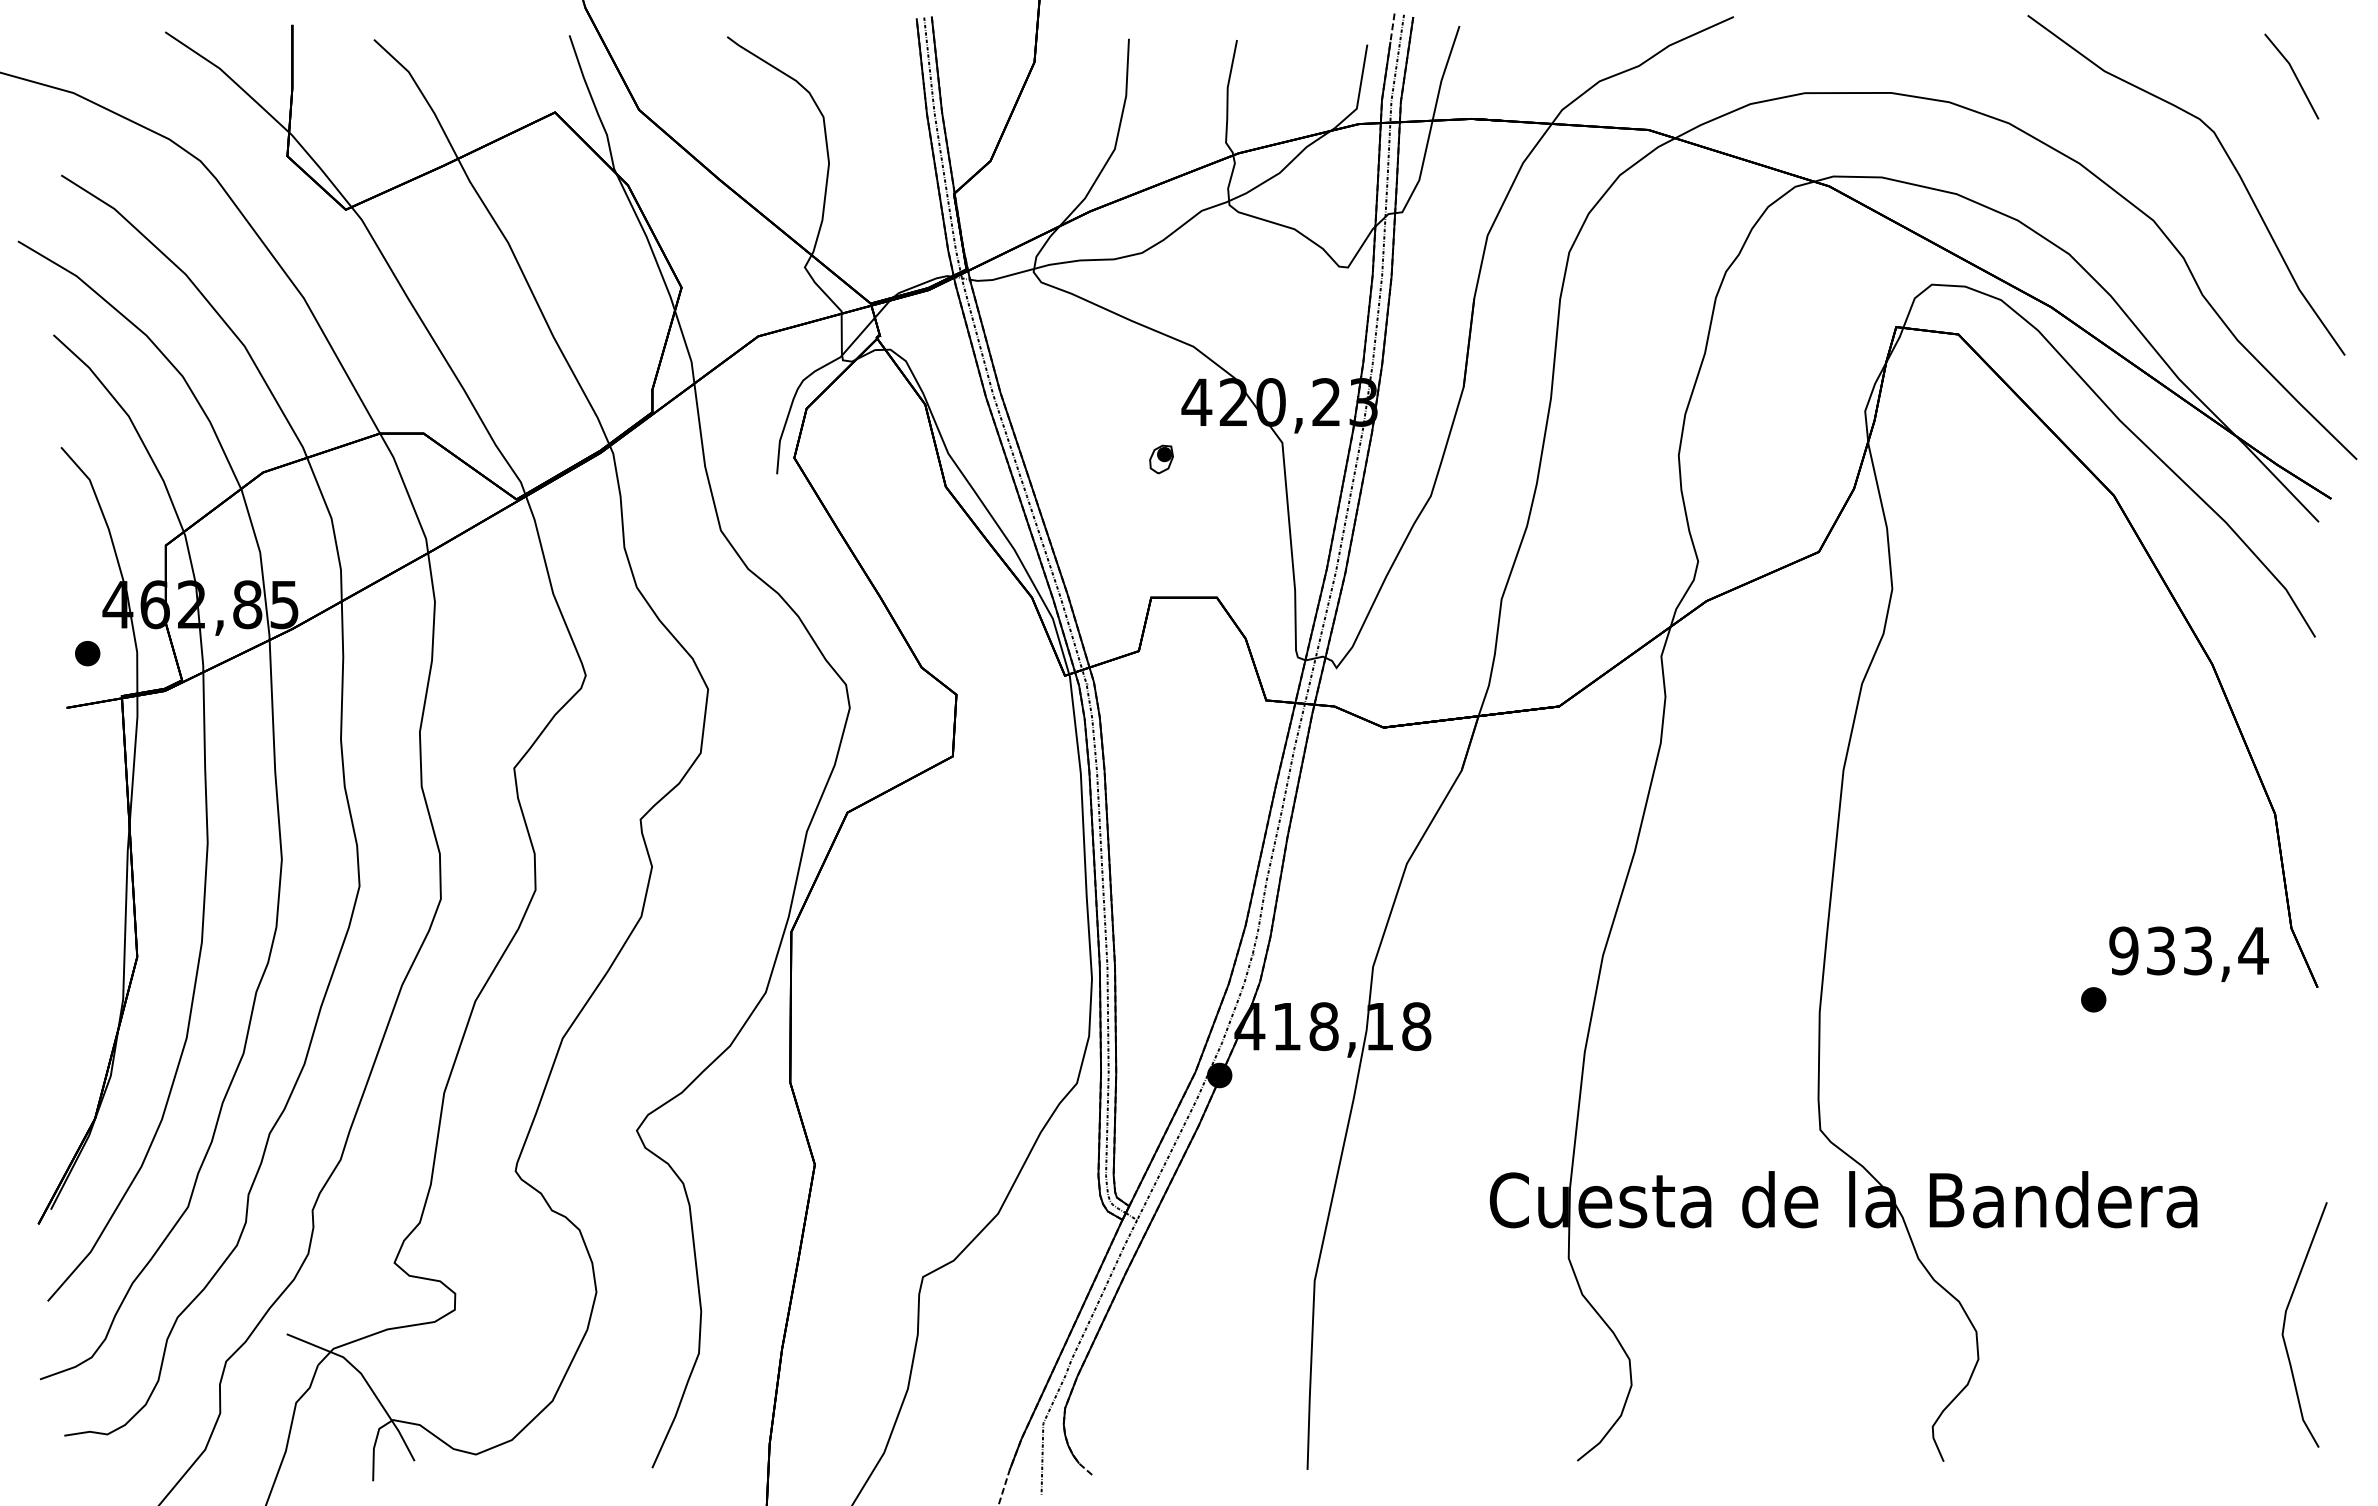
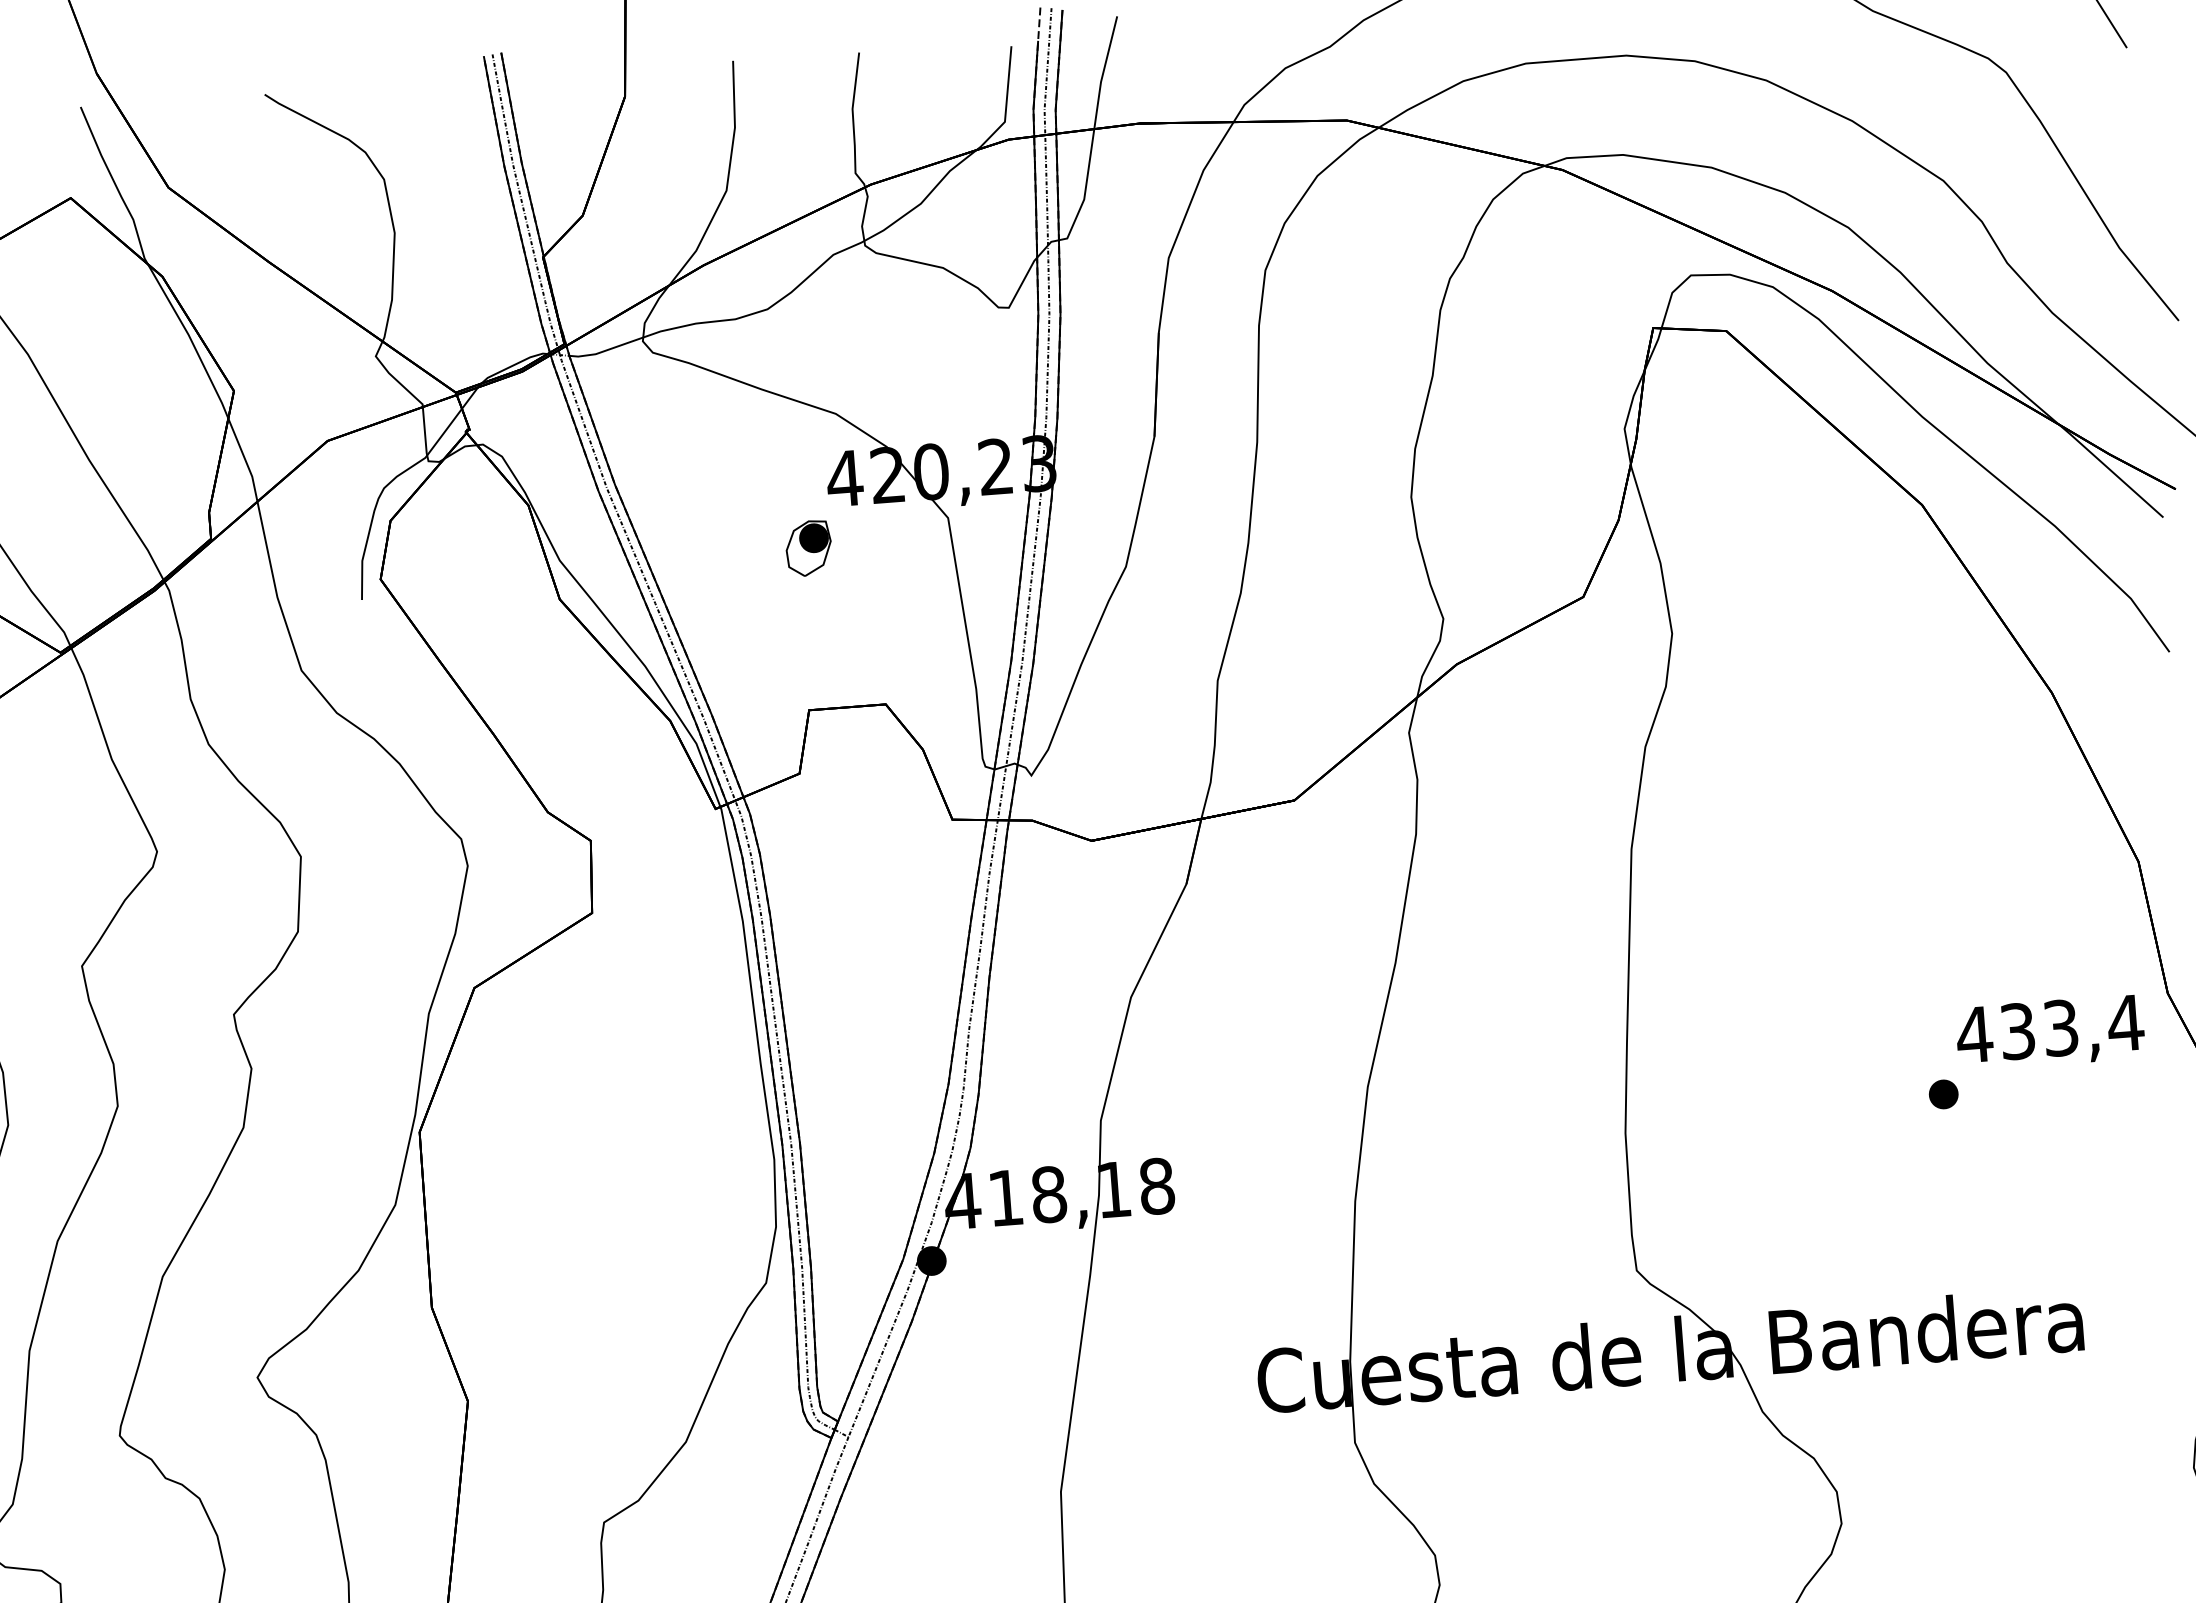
part: (1161, 459) -> (808, 548), size x1.67
text: (2123, 950) -> (1974, 1034), 933,4 -> 433,4

